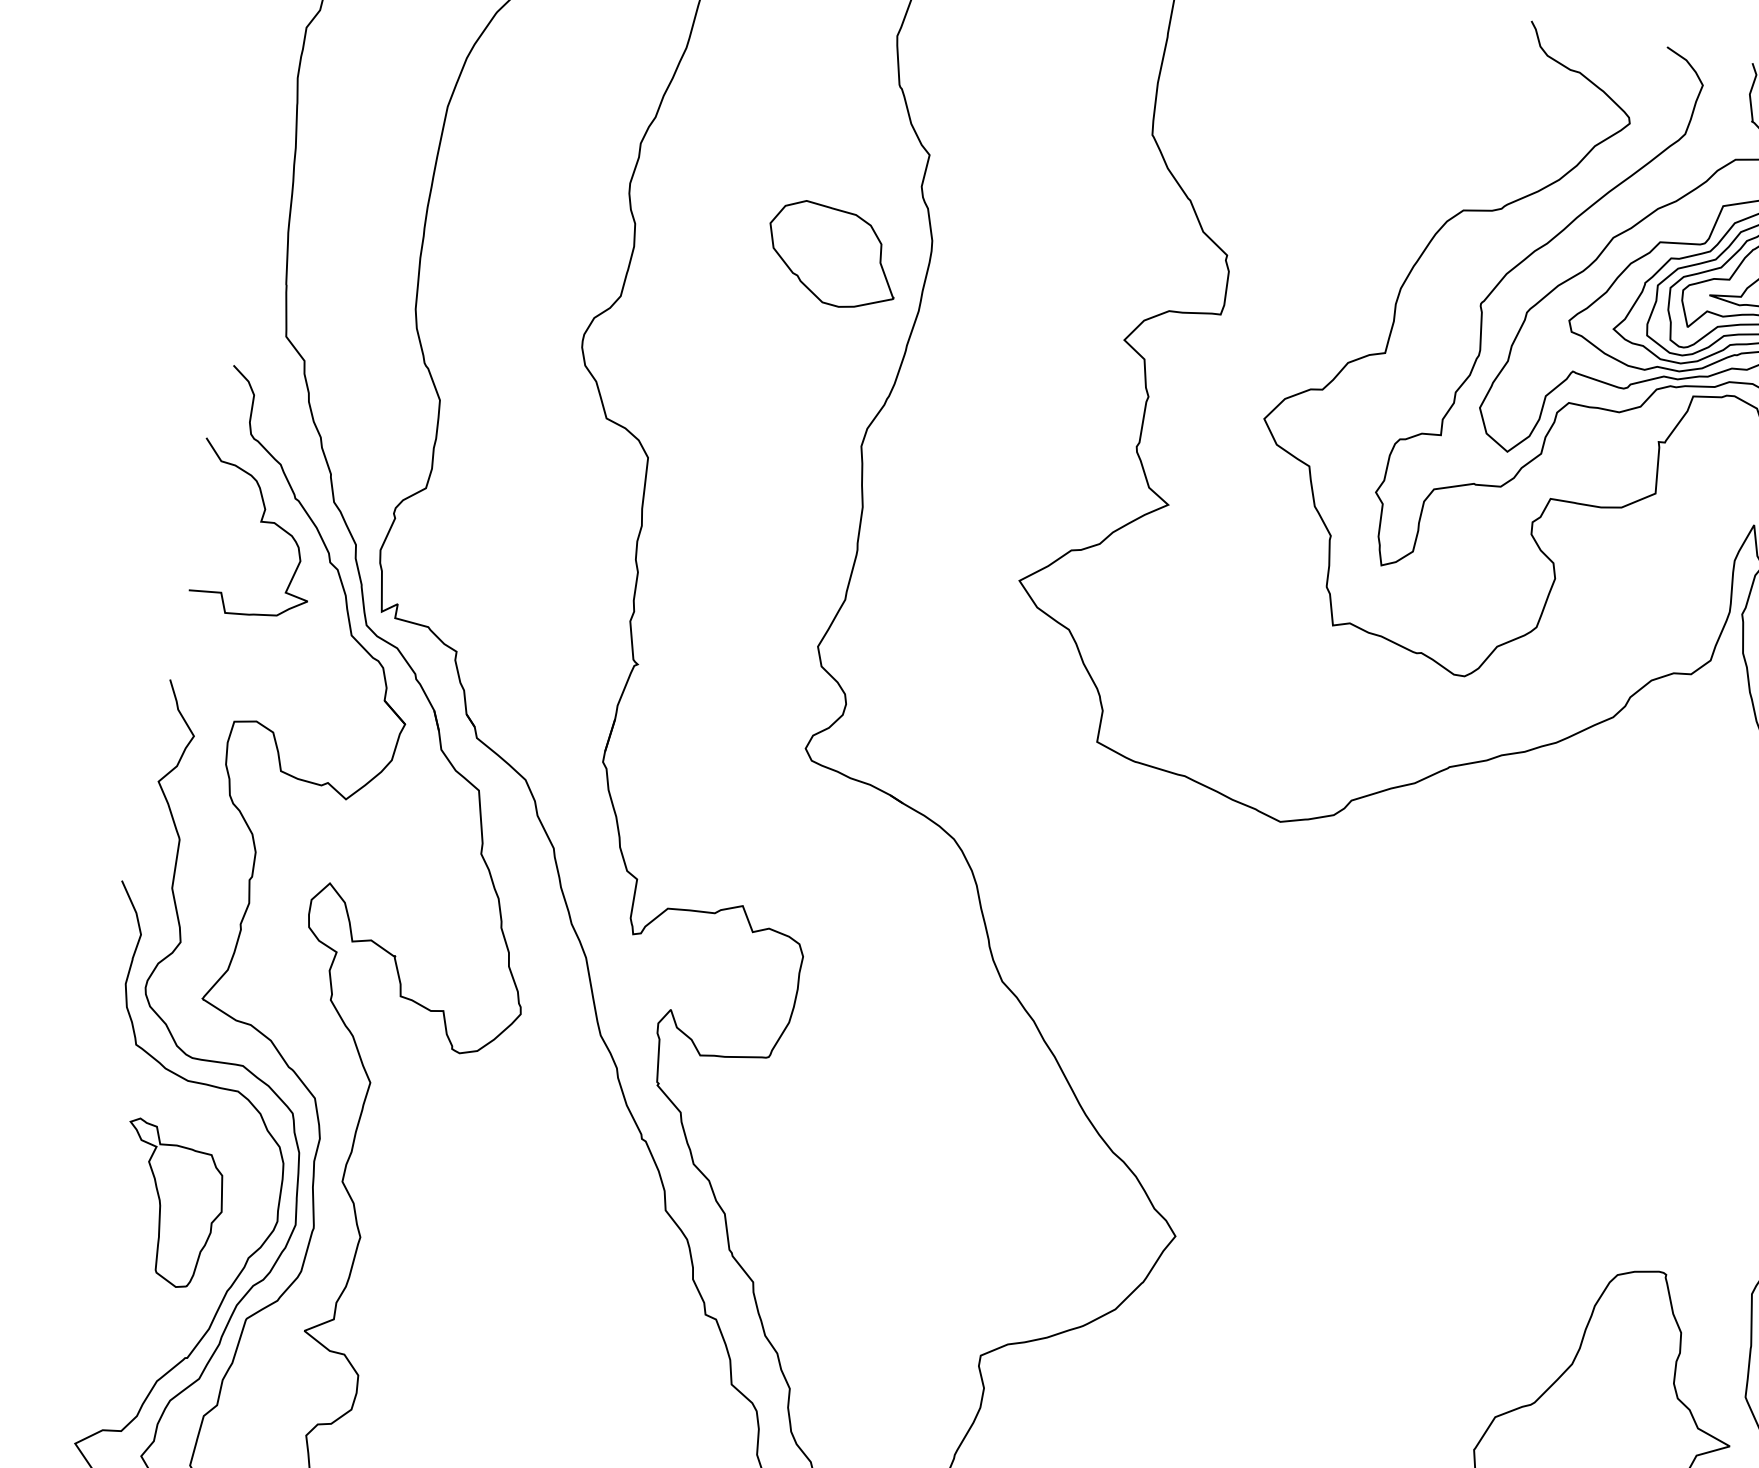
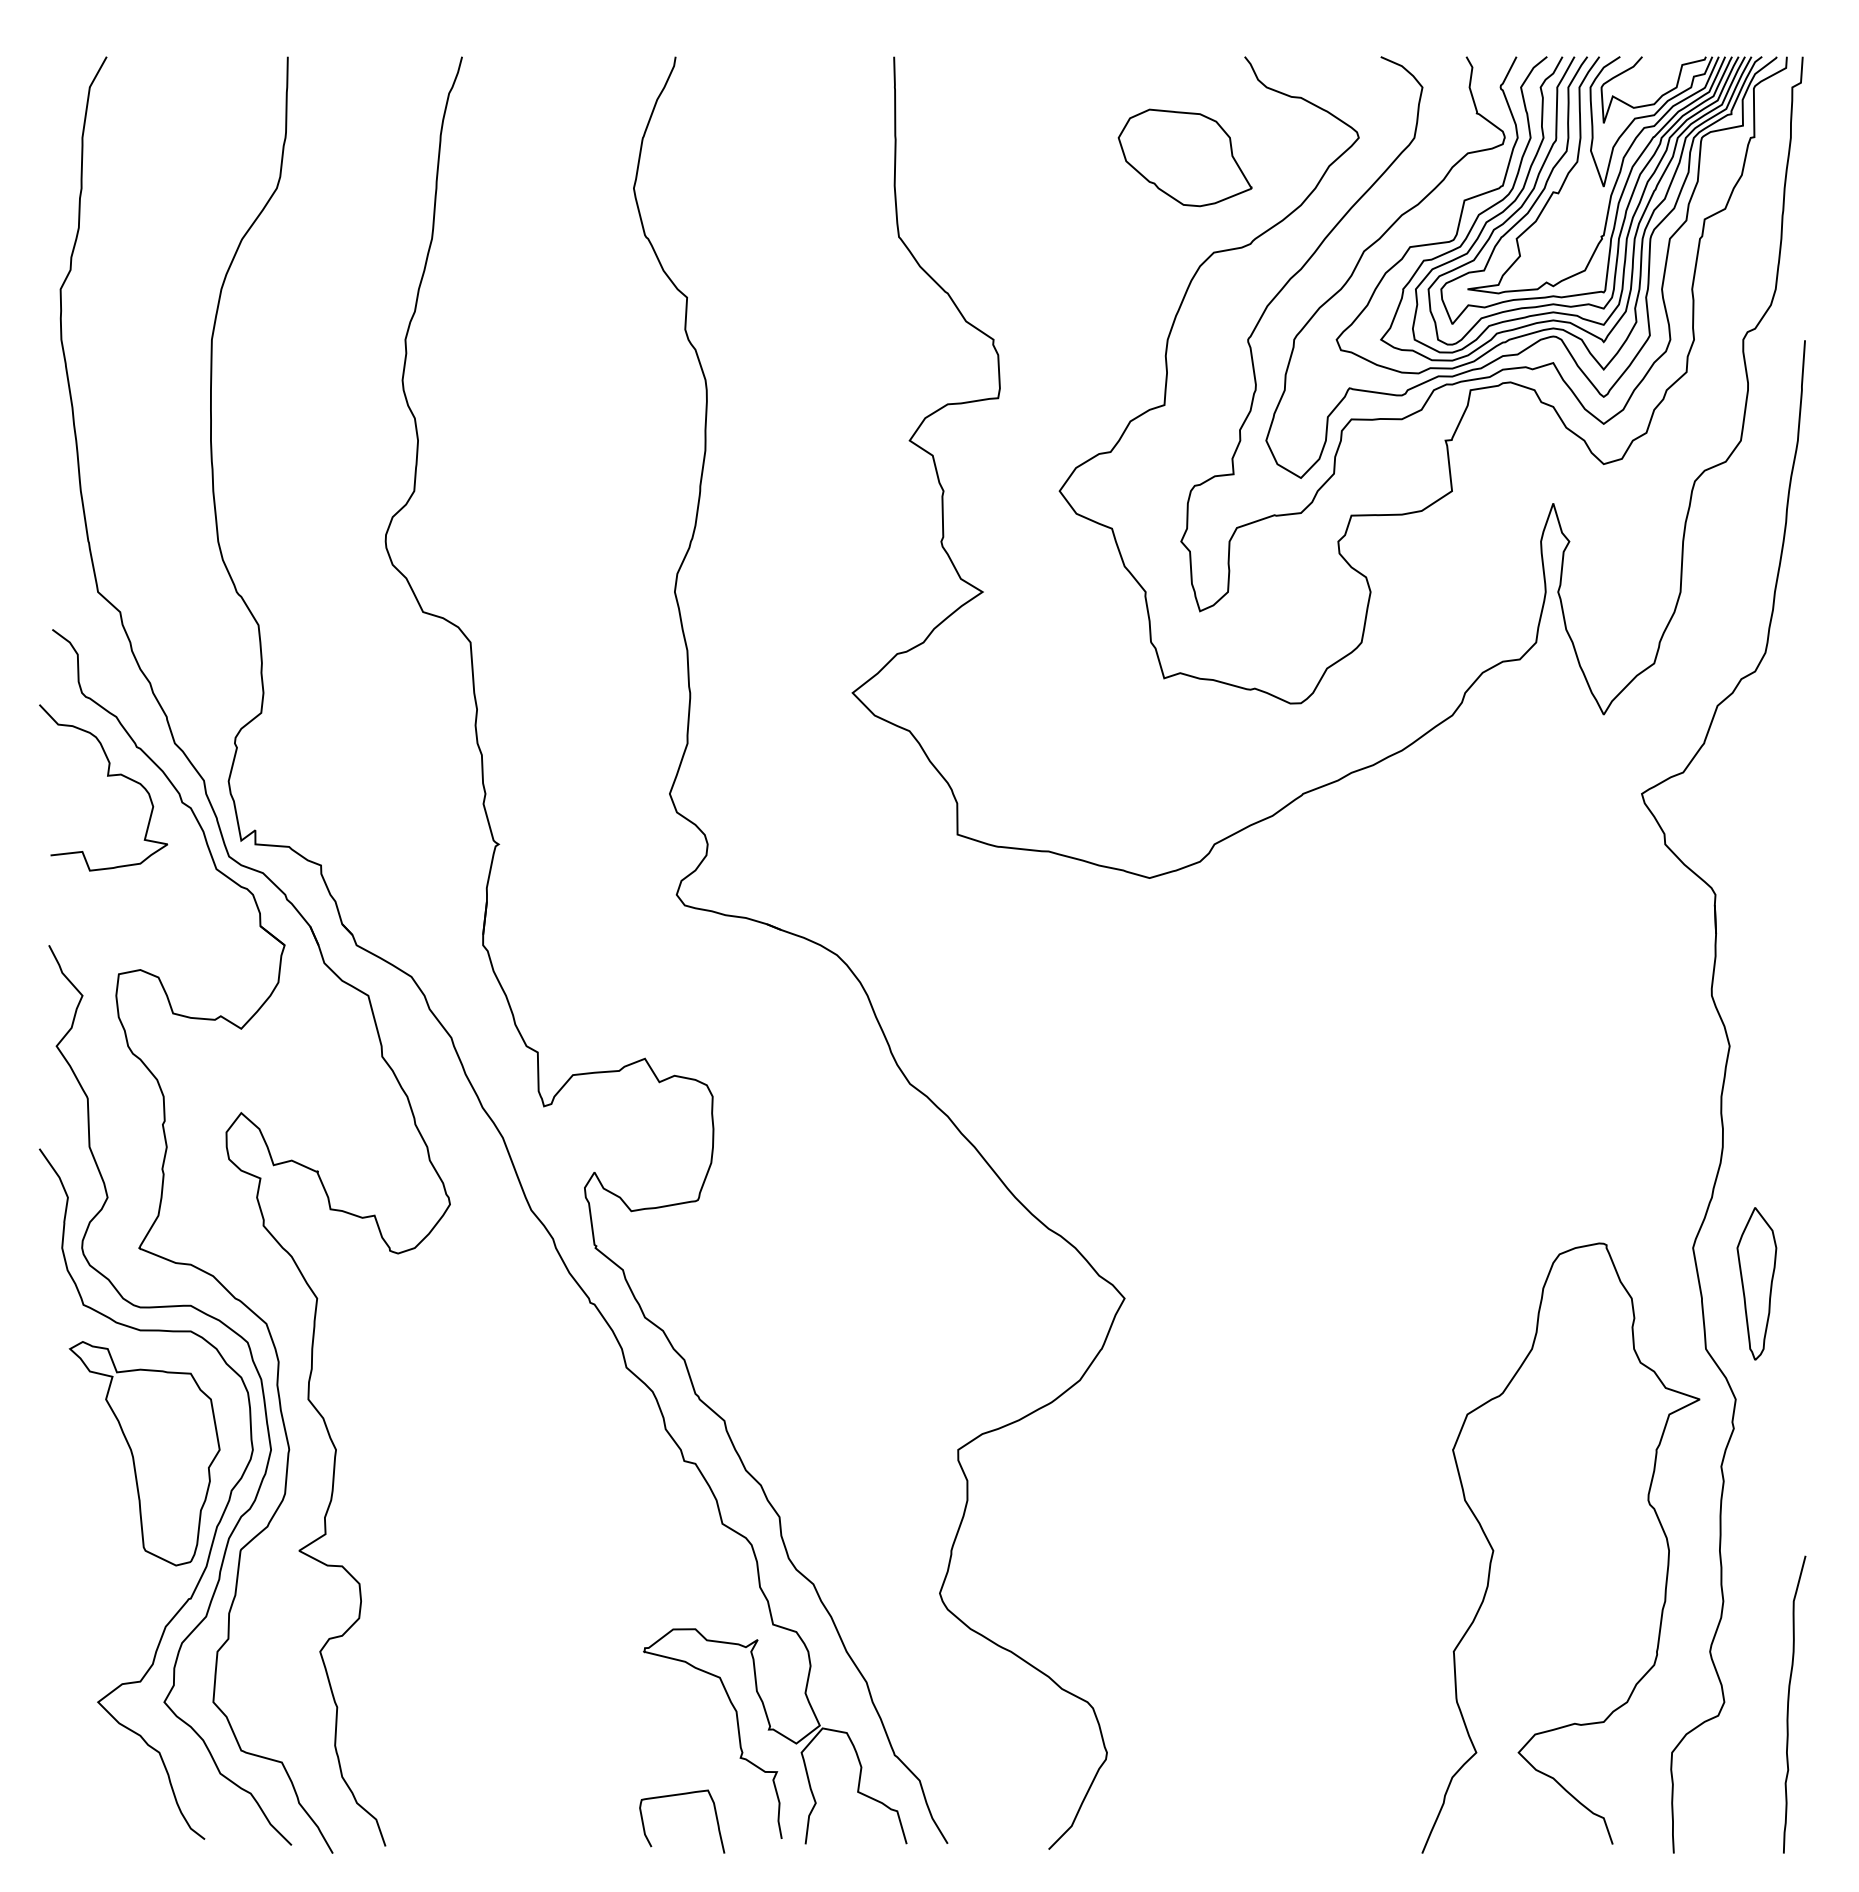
part: (832, 255) -> (1184, 157), moved
part: (168, 1204) -> (144, 1453), size x1.43

